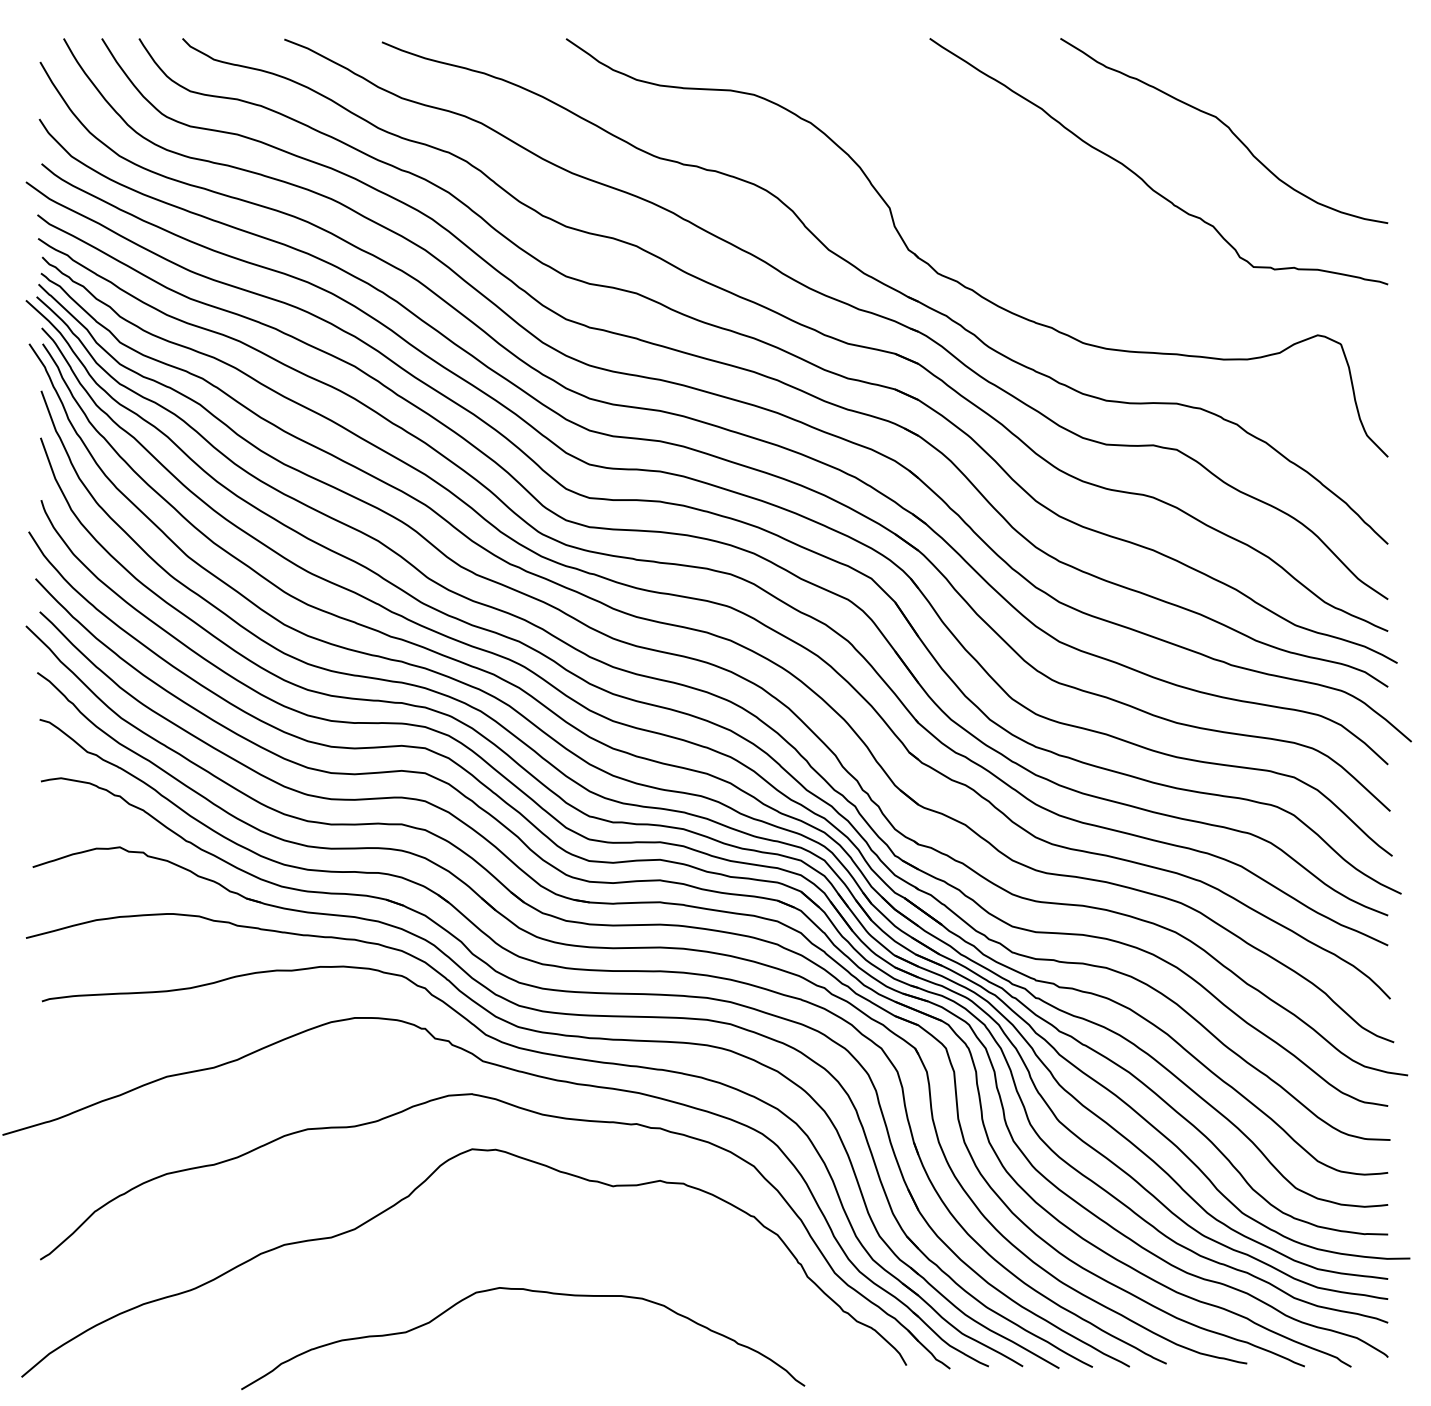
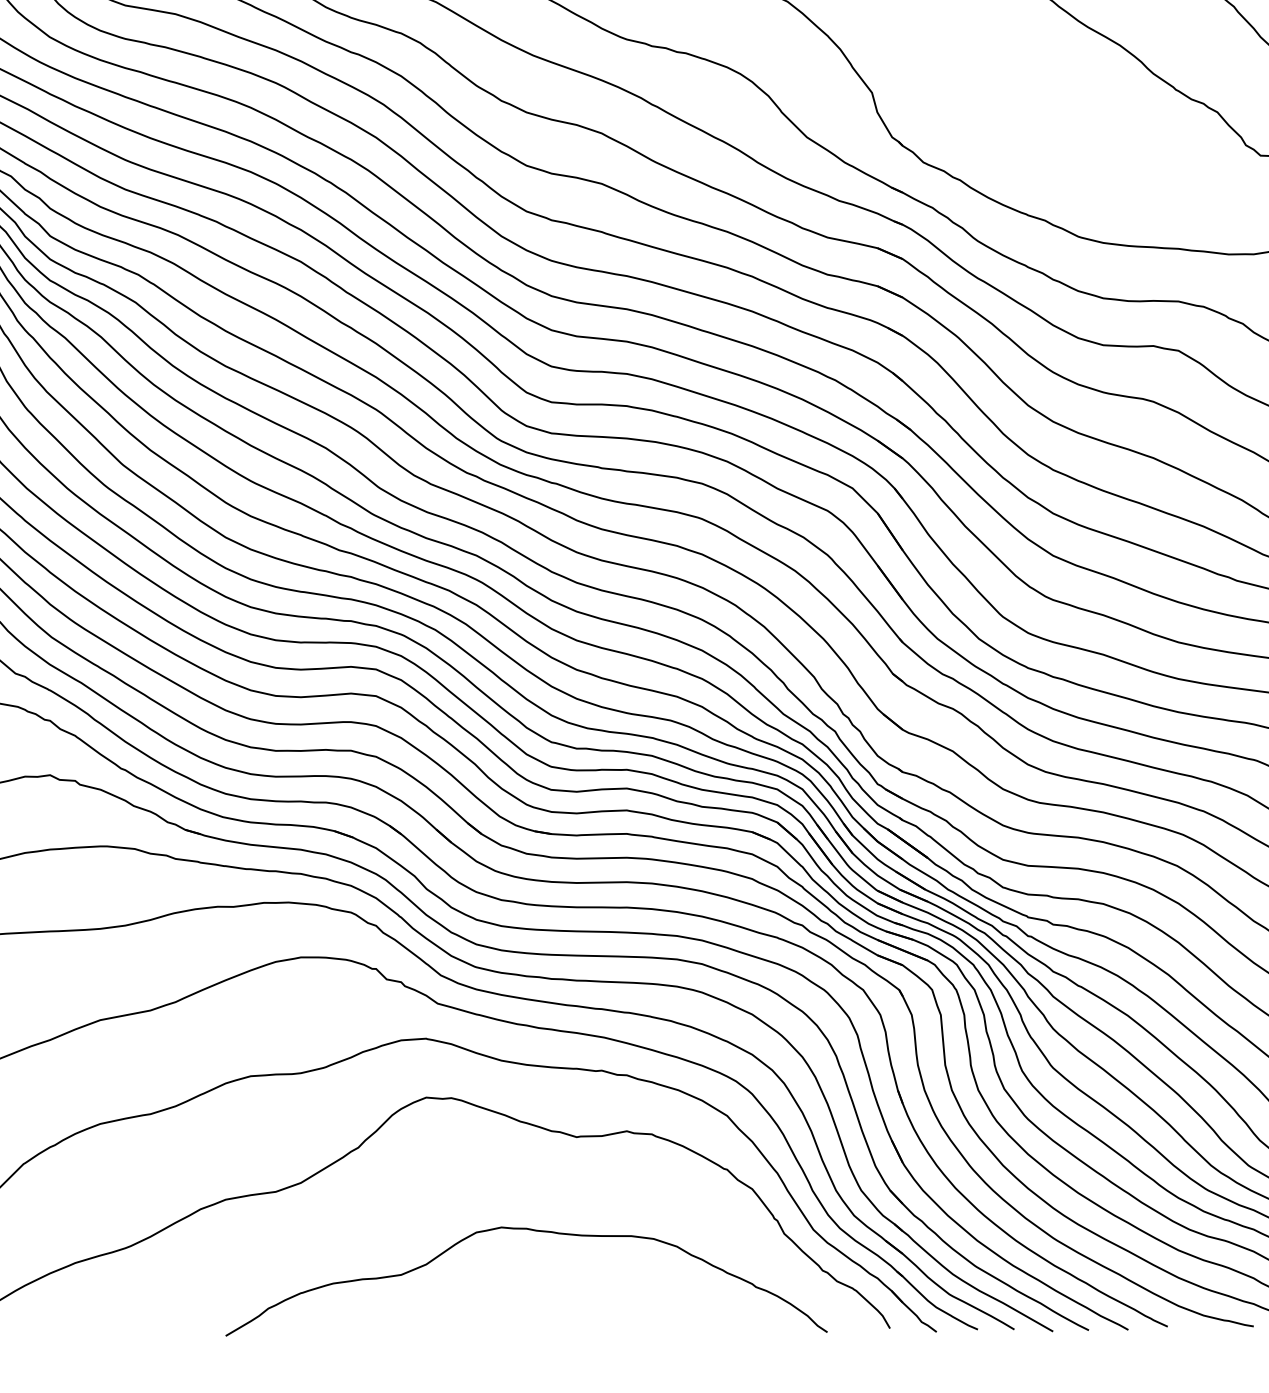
curve: (529, 1291) -> (533, 1231), moved

